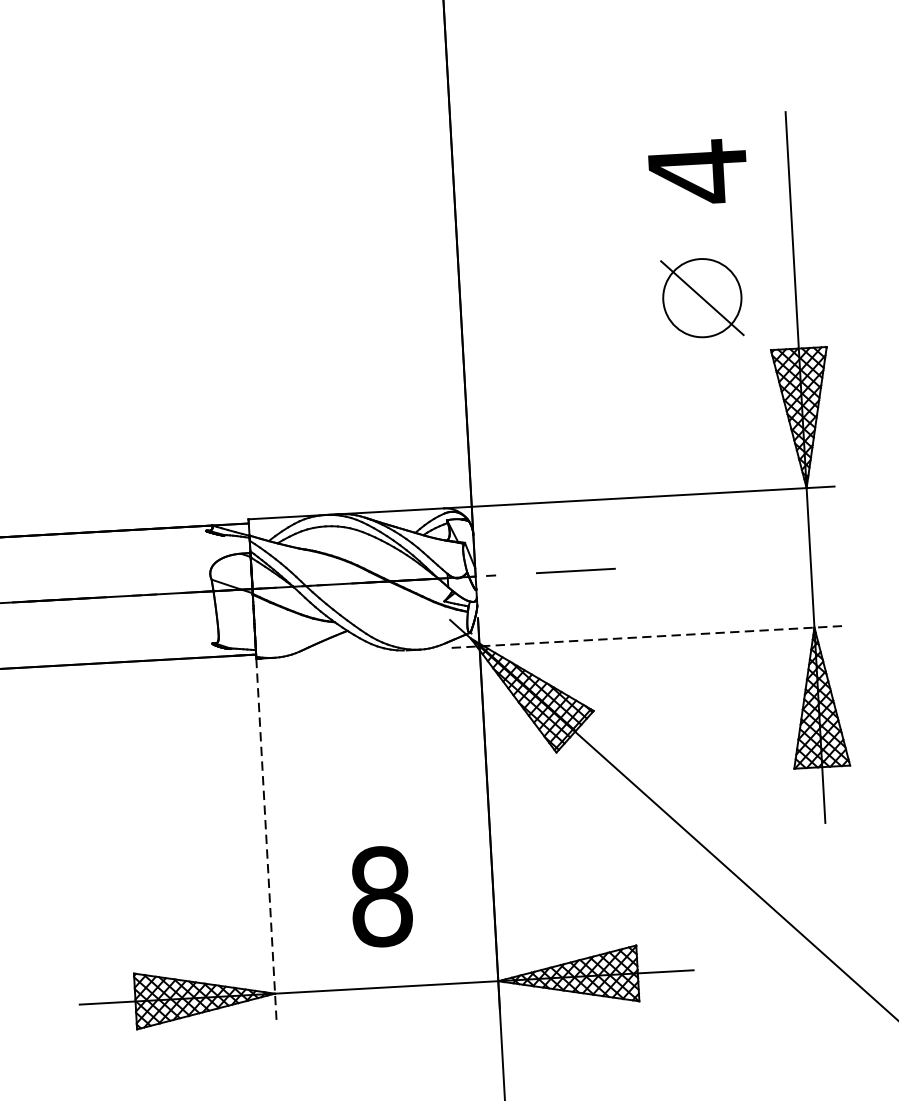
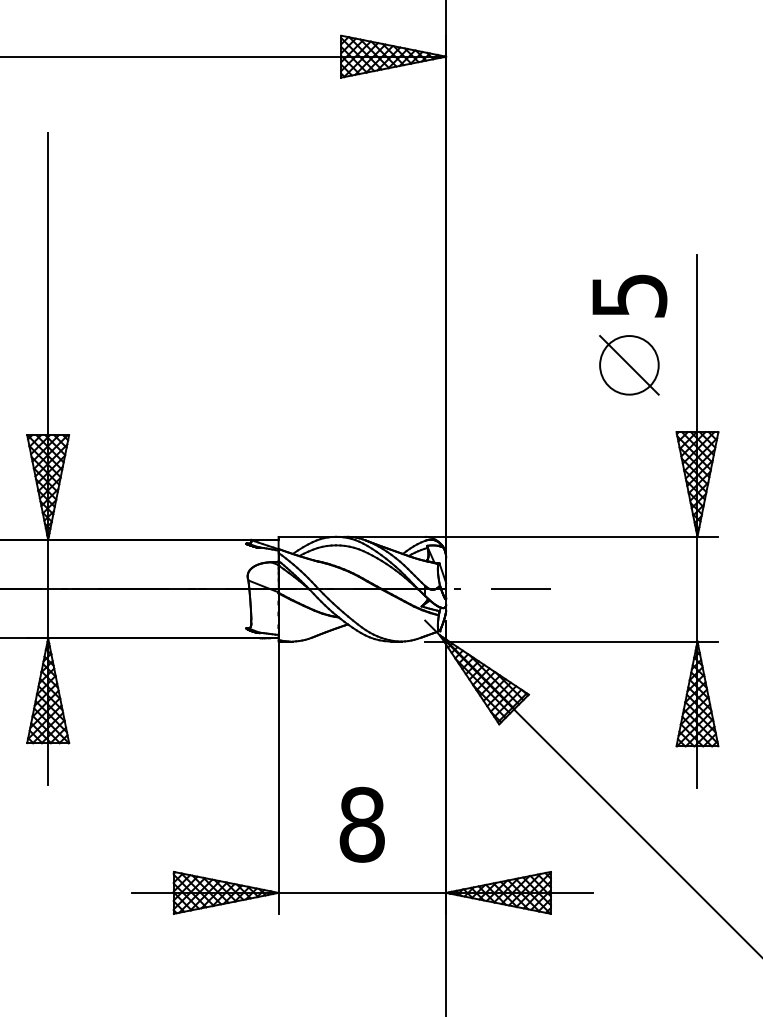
text: (698, 171) -> (629, 295), 4 -> 5
part: (702, 298) -> (629, 365), moved
line: (646, 636) -> (571, 641), dashed -> solid
line: (266, 841) -> (278, 778), dashed -> solid

